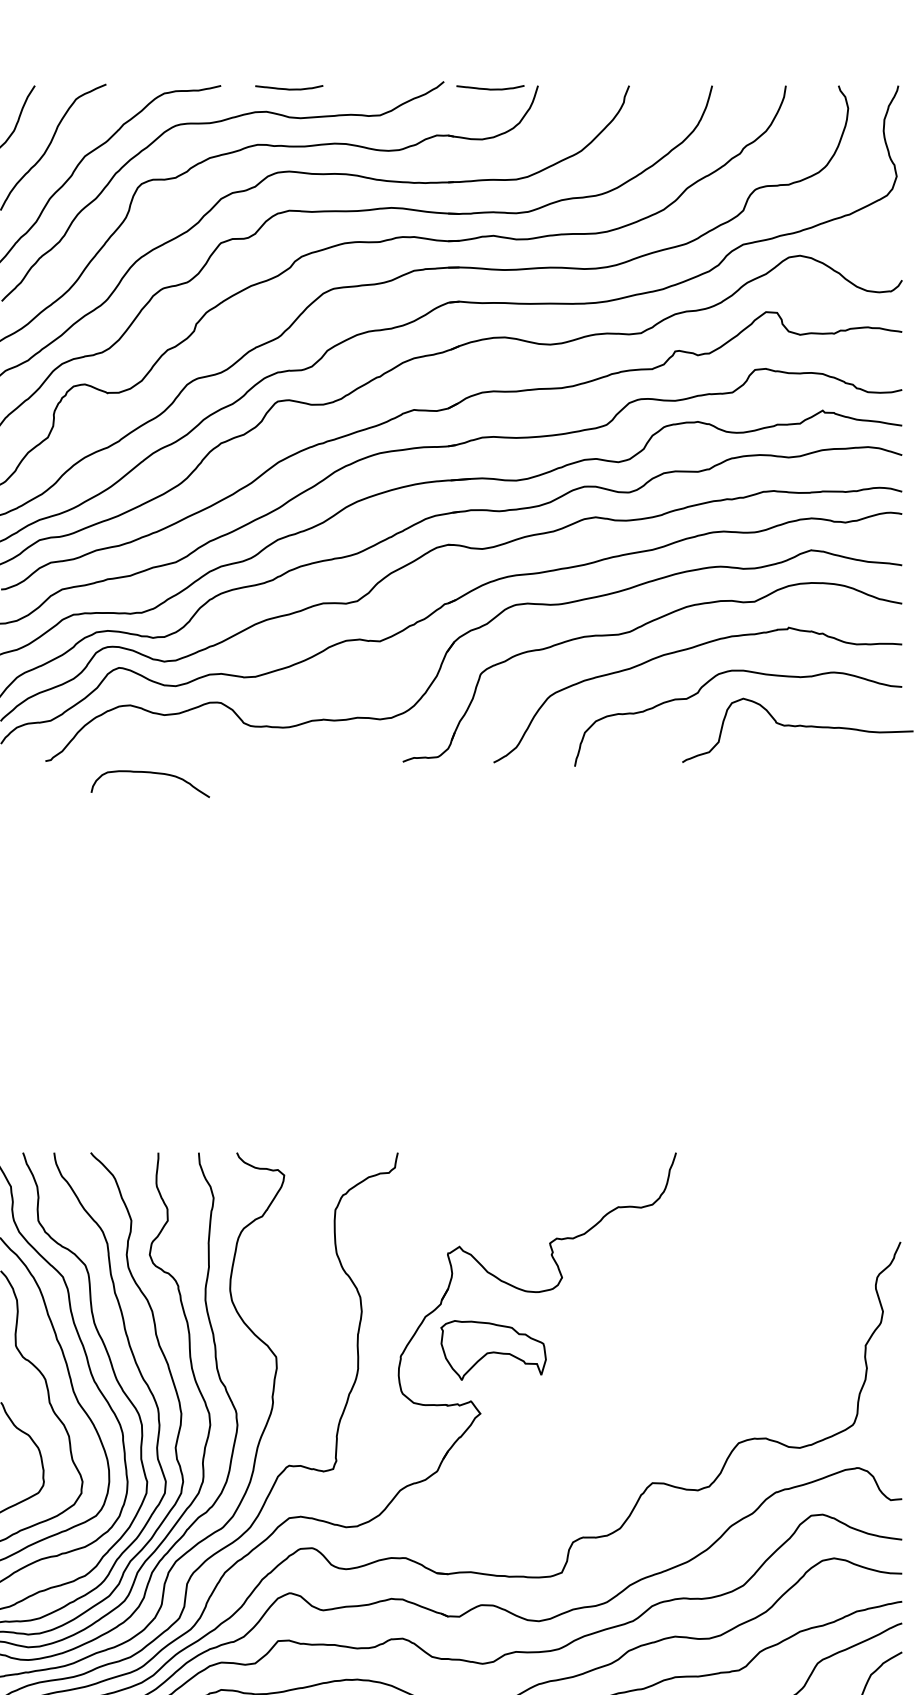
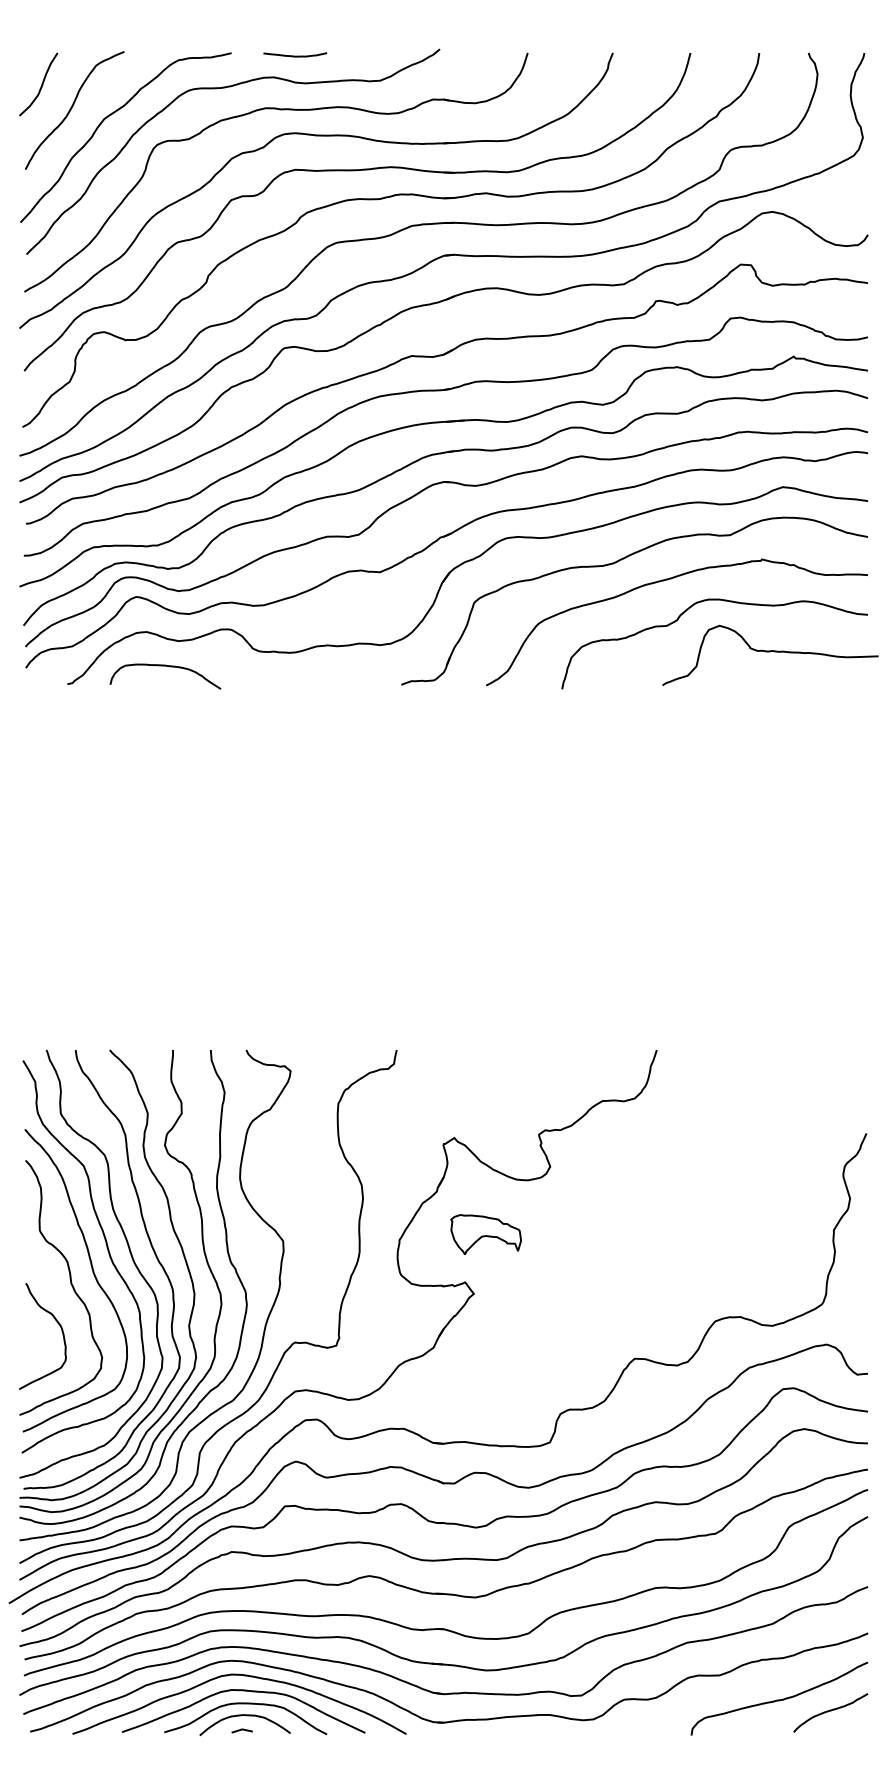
curve: (490, 88) -> (483, 55), removed
curve: (154, 774) -> (169, 667), moved
part: (492, 1350) -> (485, 1234), size x0.71

